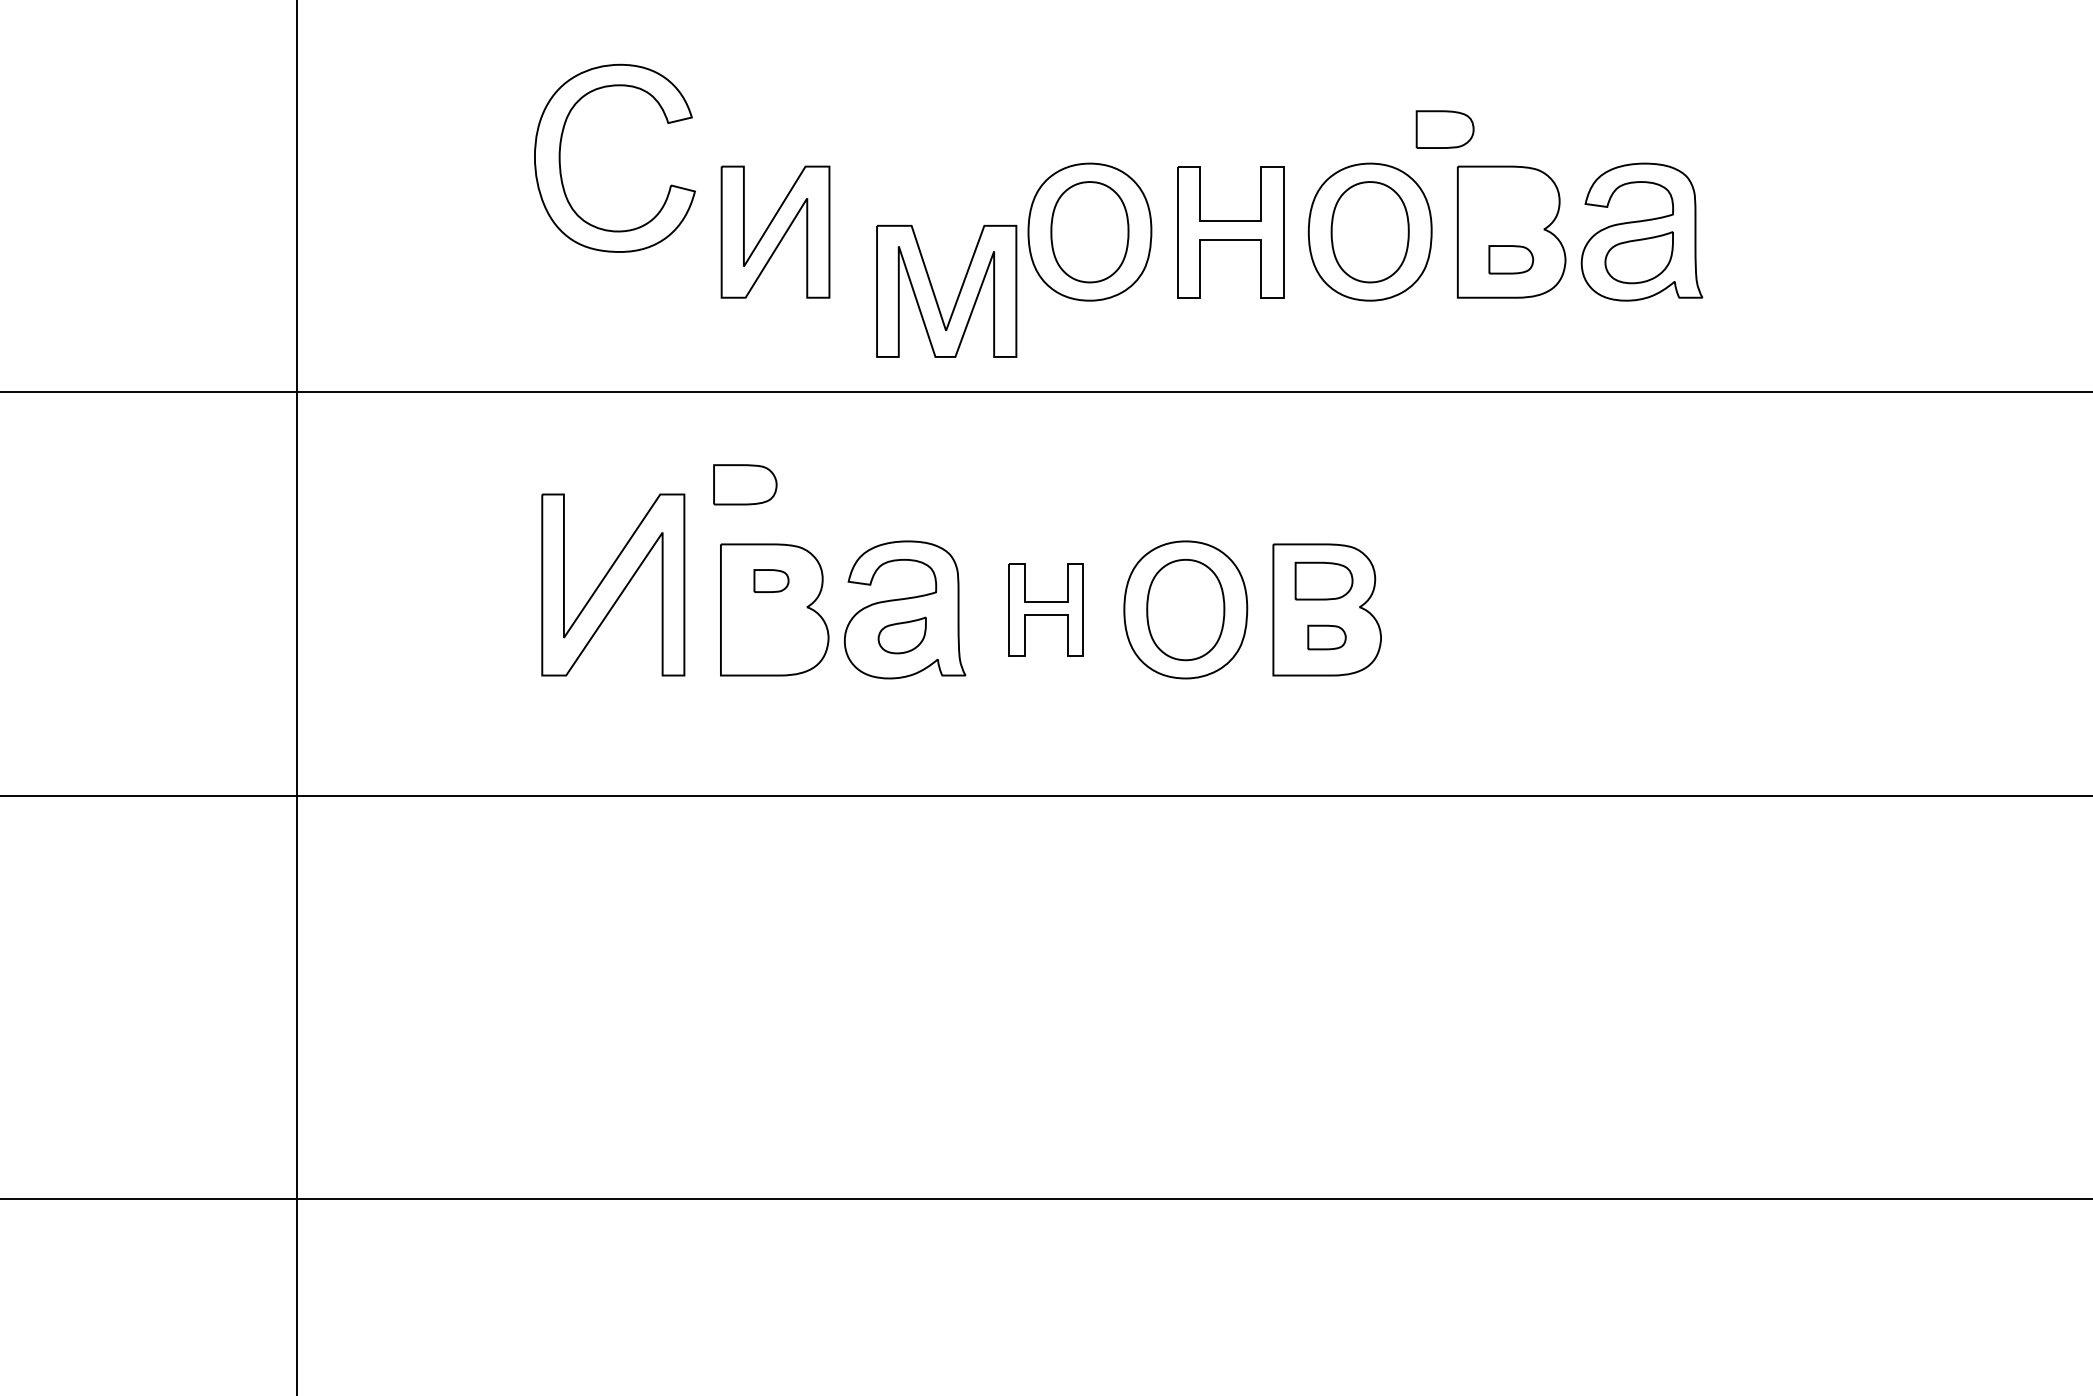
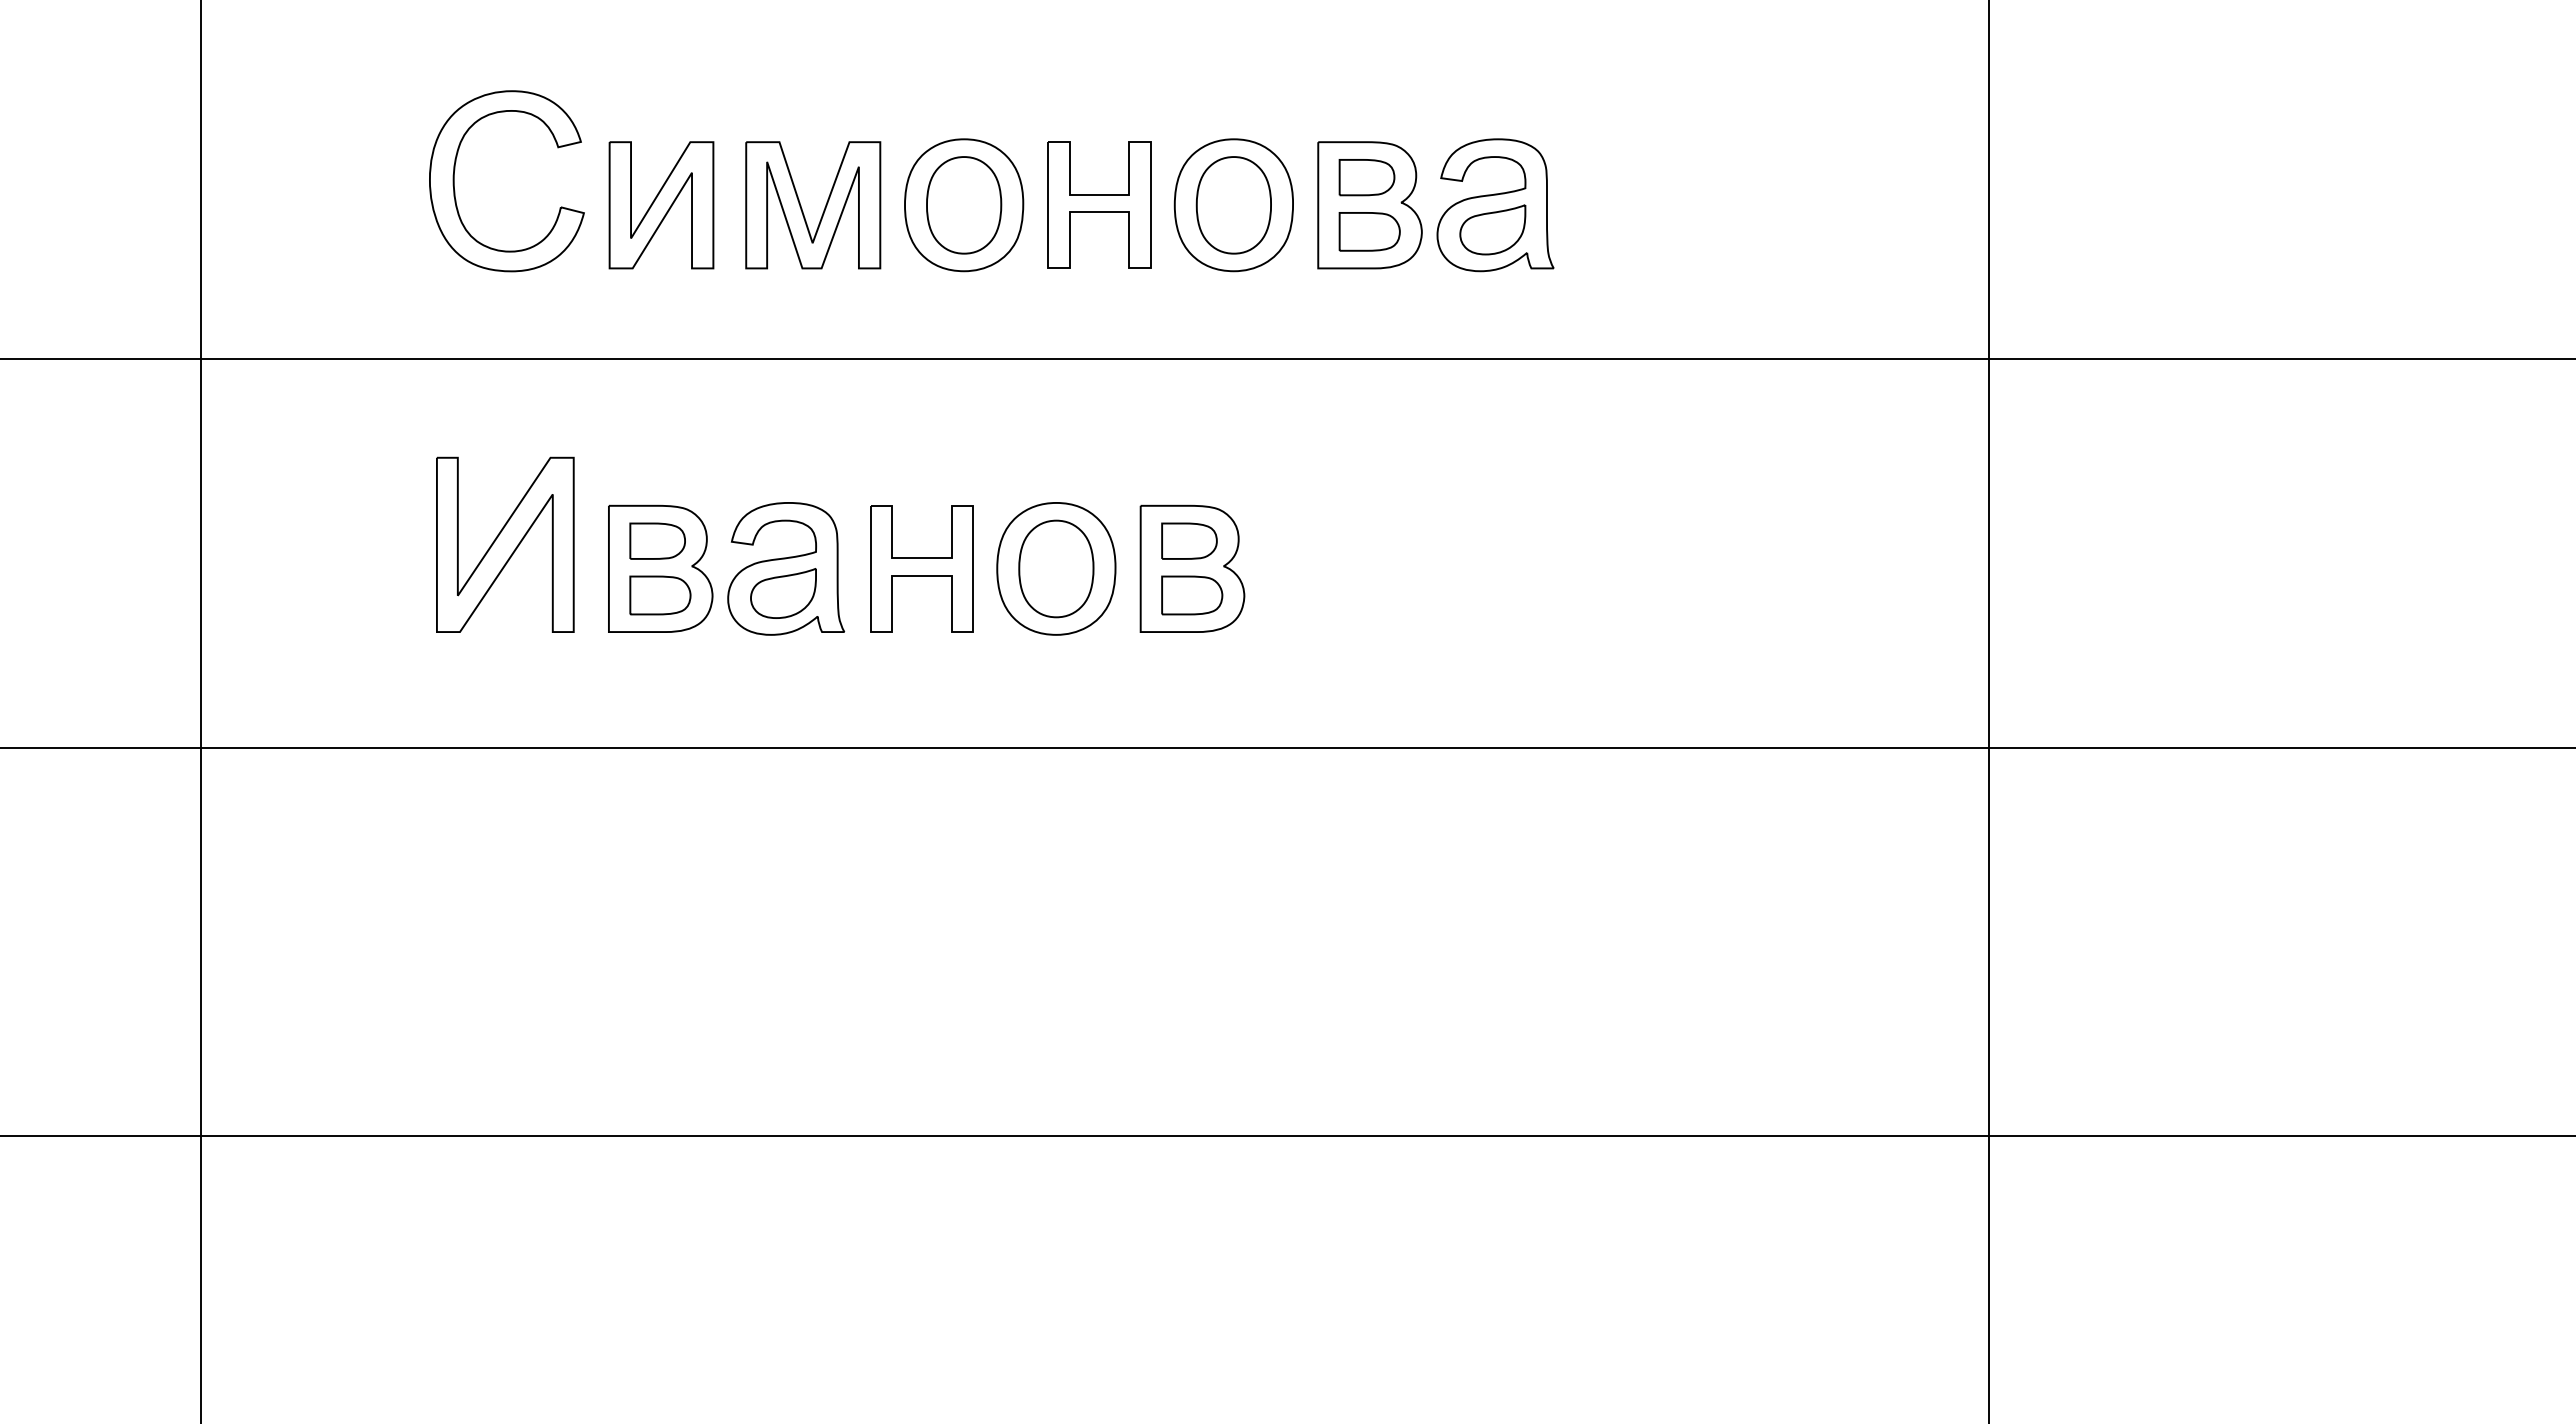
part: (1444, 129) -> (1366, 177), moved
part: (561, 167) -> (455, 190), moved
part: (1511, 259) -> (1369, 231), size x1.43
part: (958, 293) -> (824, 207), moved
part: (745, 484) -> (660, 595), moved
part: (771, 580) -> (657, 540), size x1.67
part: (1045, 609) -> (921, 568), size x1.43
part: (902, 635) -> (783, 593), size x1.43
part: (1327, 637) -> (1192, 595), size x1.67

